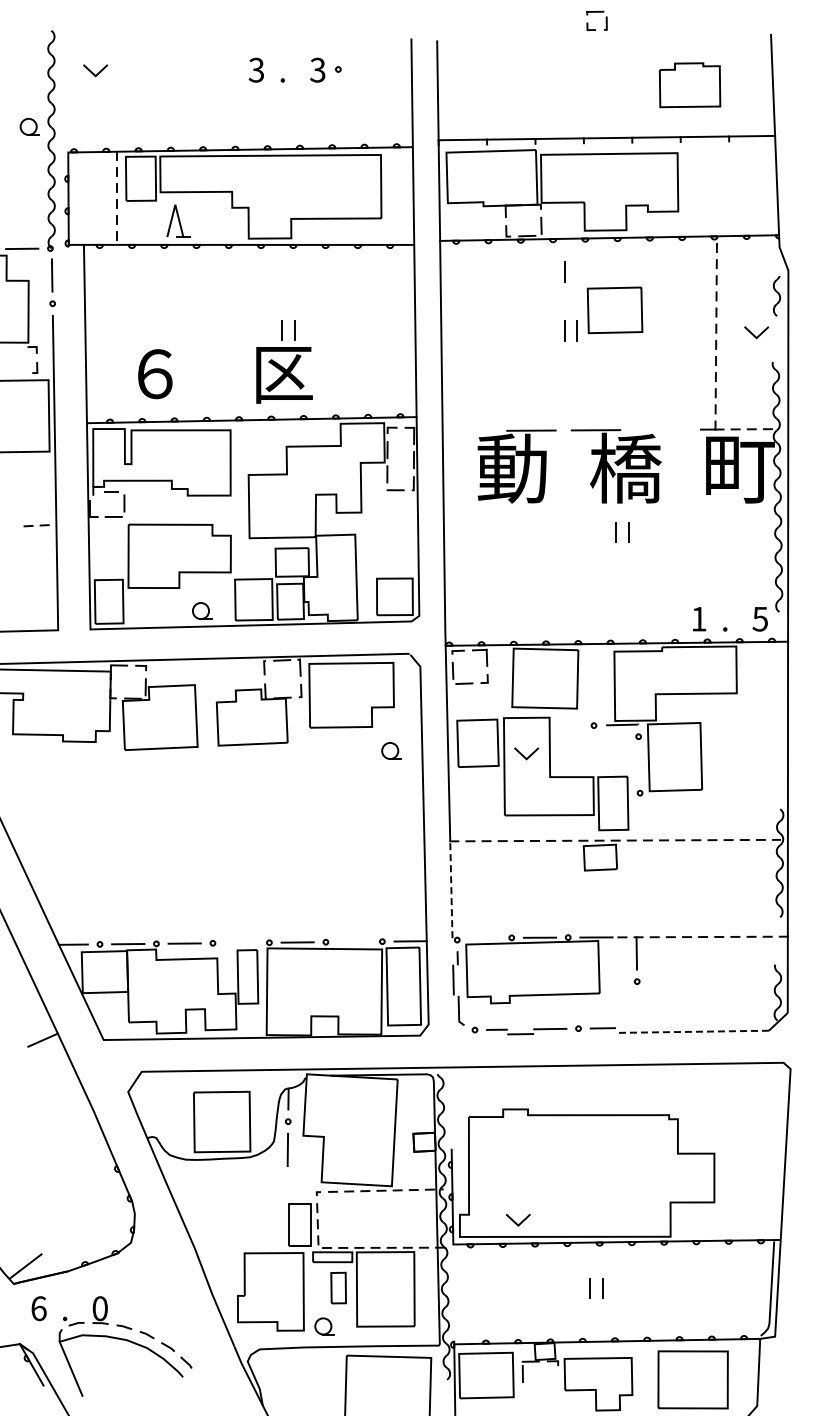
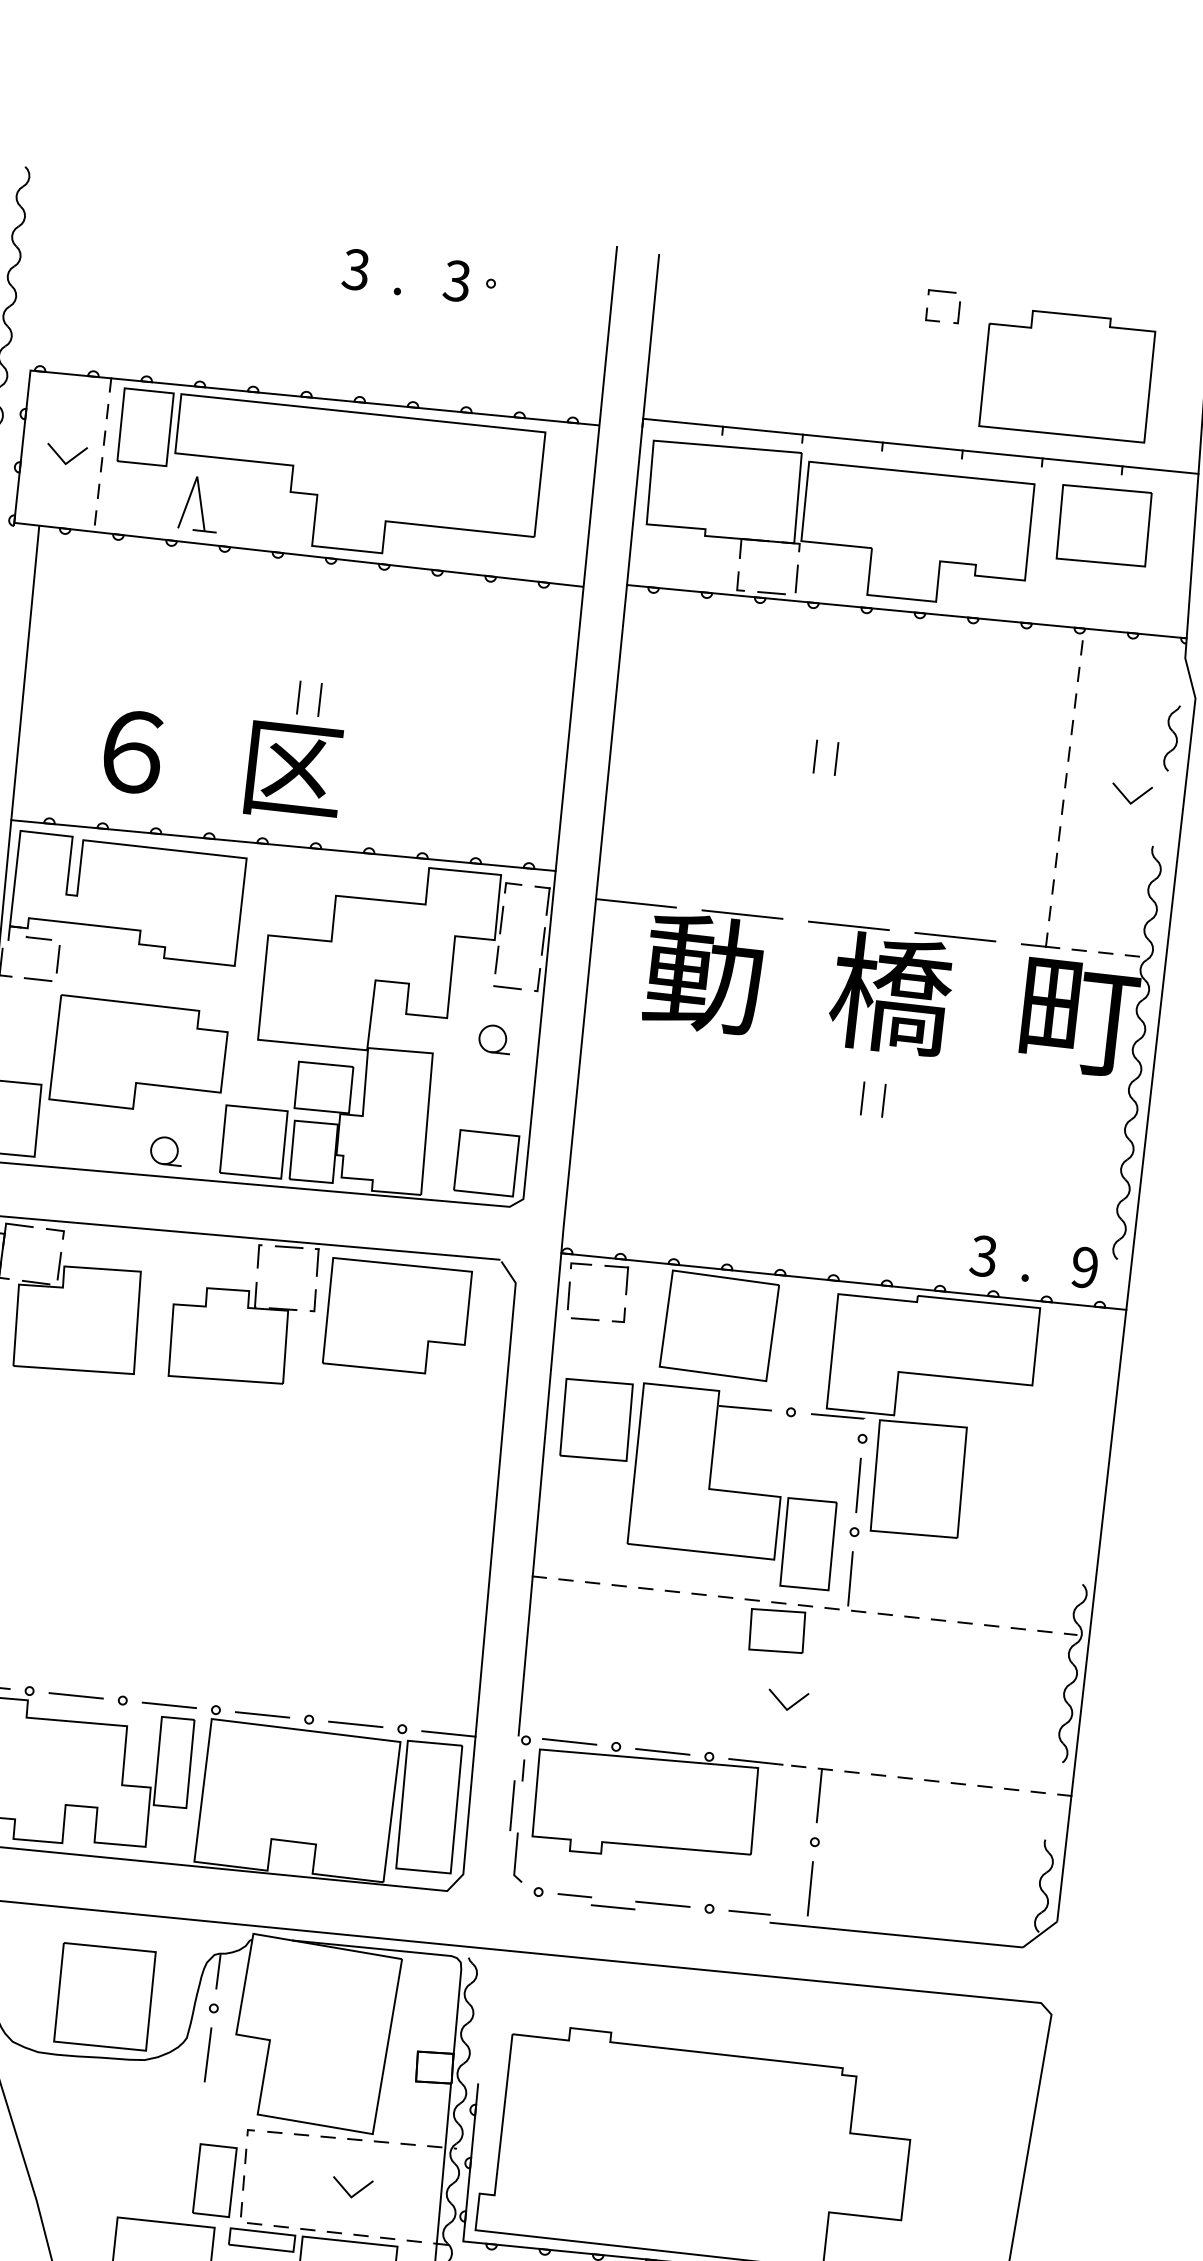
part: (596, 12) -> (944, 292), moved
line: (93, 72) -> (62, 457), moved
part: (689, 84) -> (1066, 373), size x1.67
line: (564, 271) -> (826, 658), removed
part: (614, 310) -> (1103, 525), moved
part: (284, 361) -> (297, 749), moved
line: (660, 429) -> (955, 936), added
line: (466, 430) -> (635, 902), added
text: (698, 618) -> (983, 1255), 1 -> 3
text: (759, 618) -> (1083, 1266), 5 -> 9
line: (565, 725) -> (744, 1406), added
part: (391, 750) -> (495, 1038), moved
line: (524, 755) -> (784, 1703), moved
line: (638, 764) -> (857, 1484), added
line: (640, 821) -> (849, 1578), added
line: (451, 889) -> (525, 1655), dashed -> solid
line: (483, 937) -> (569, 1741), added
line: (354, 941) -> (356, 1723), added
line: (241, 942) -> (169, 1704), added
line: (637, 1009) -> (810, 1888), added
line: (692, 1031) -> (896, 1934), dashed -> solid
line: (515, 1221) -> (347, 2190), moved

